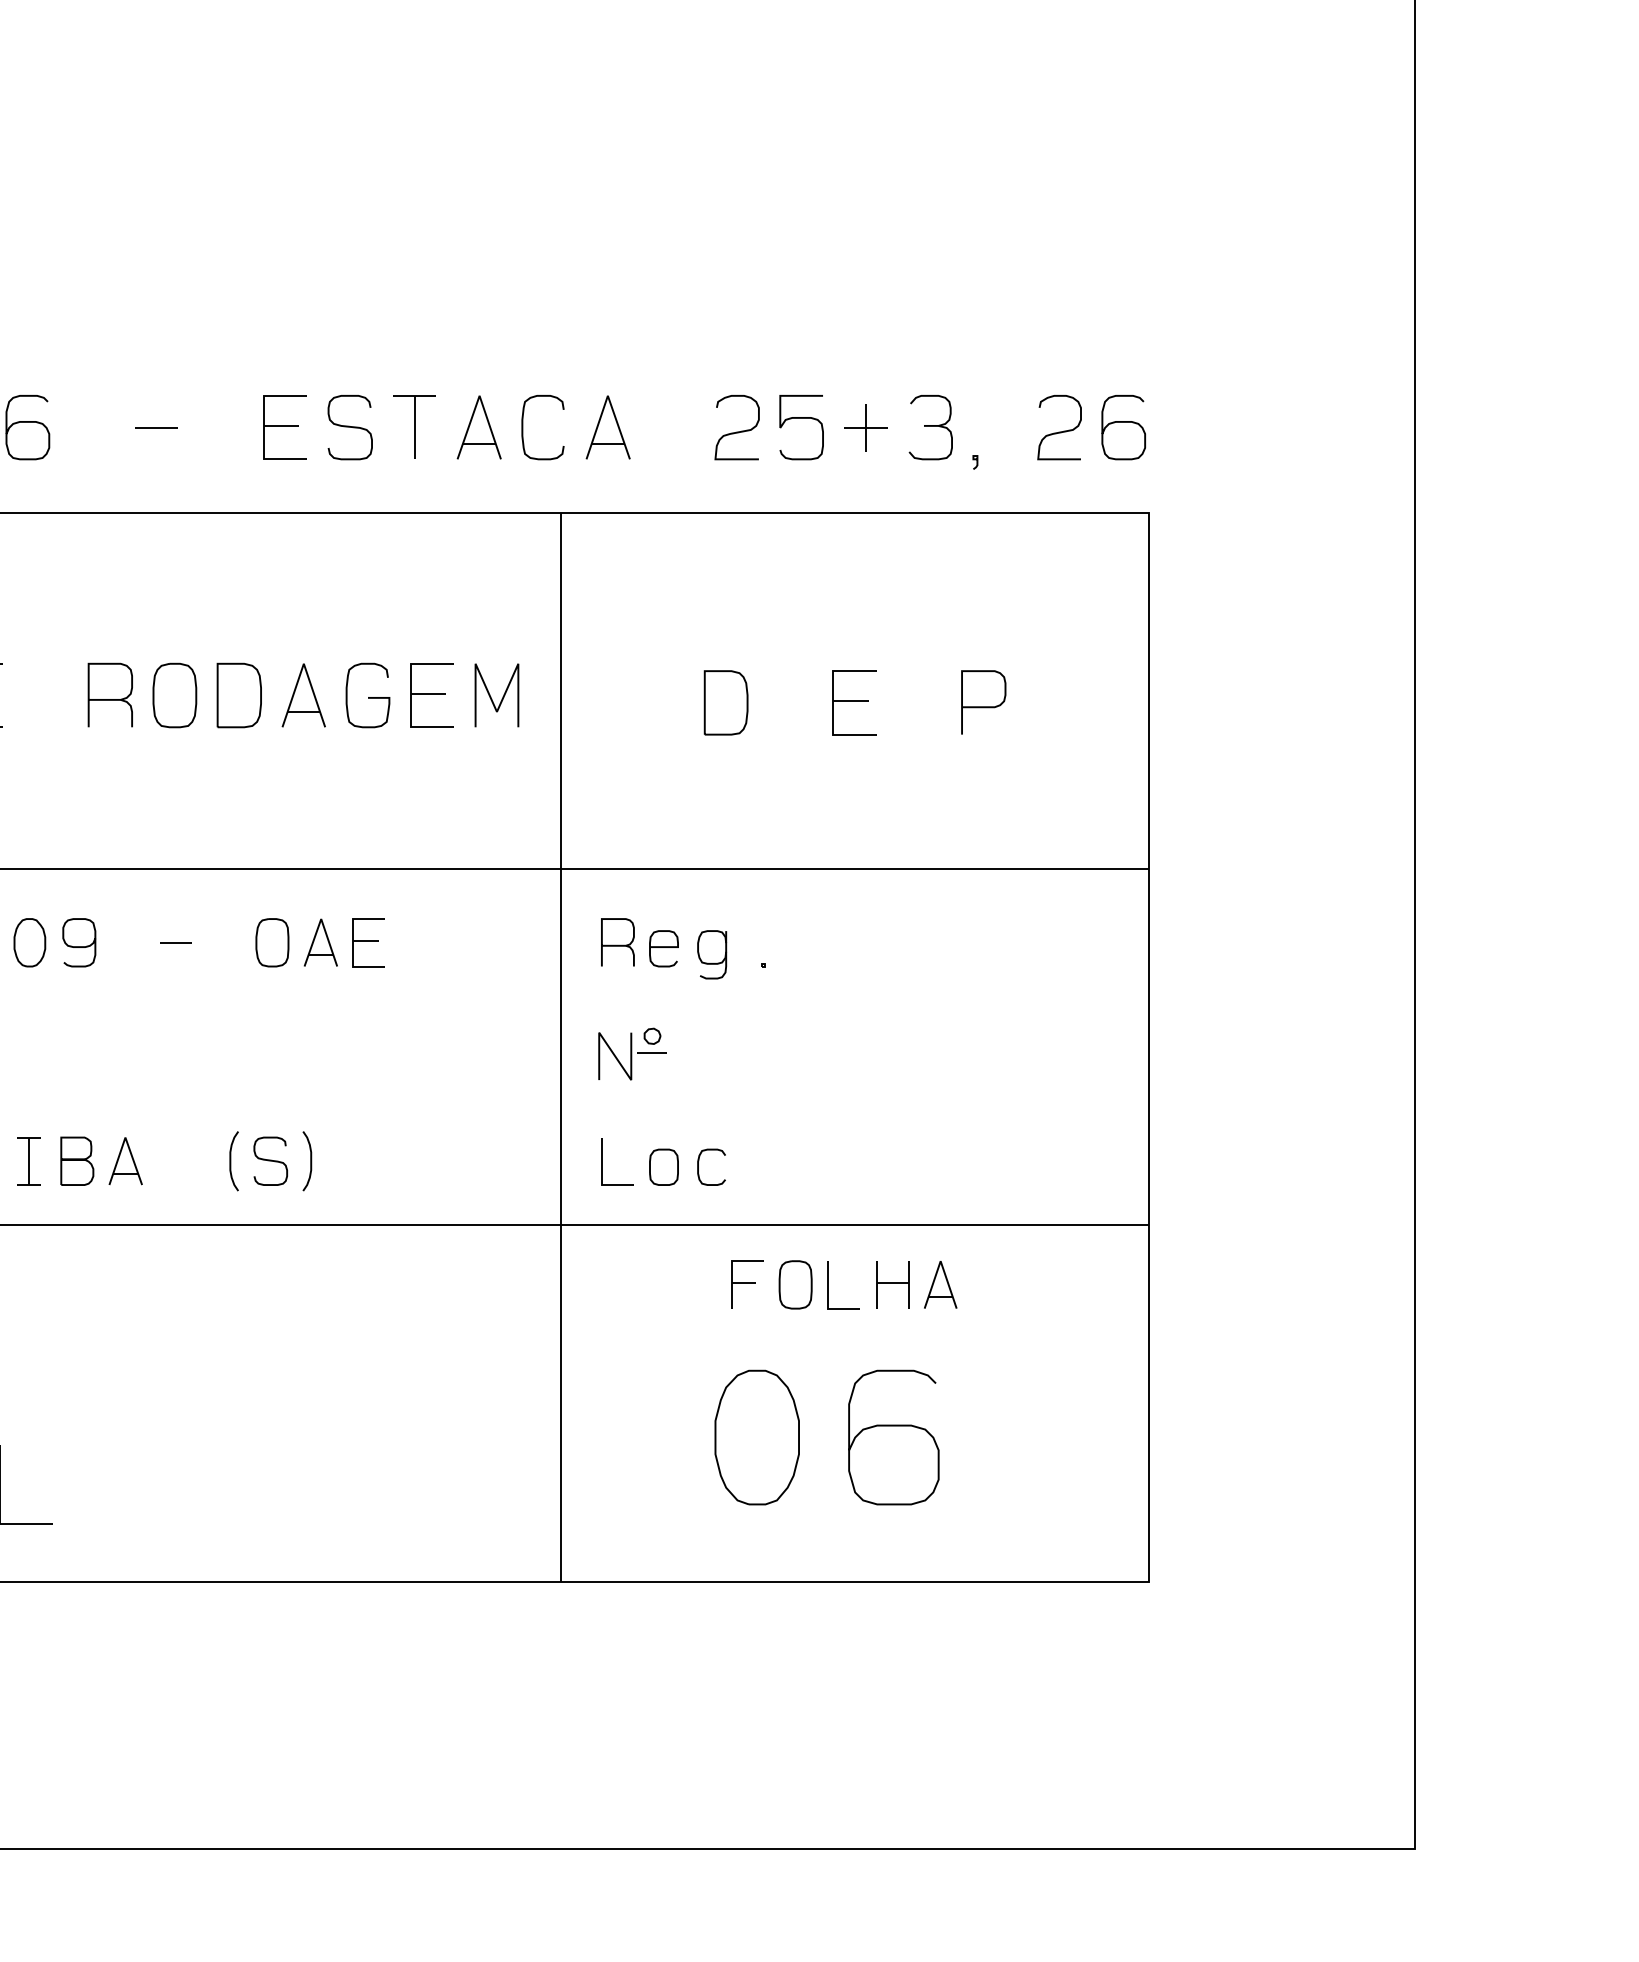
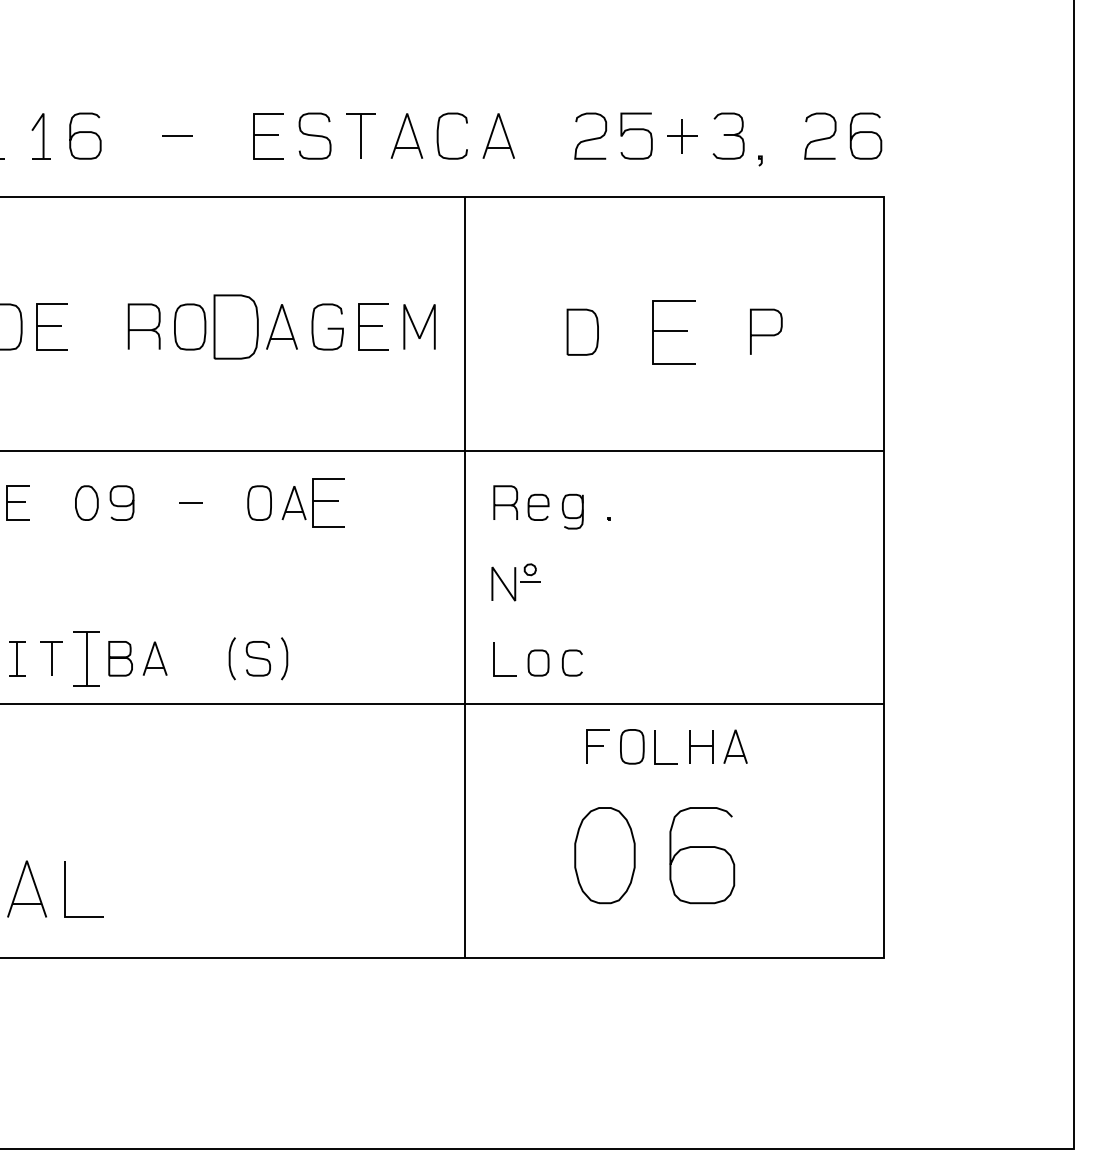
part: (238, 695) -> (235, 327), size x1.4
part: (854, 702) -> (674, 331), size x1.4
part: (368, 942) -> (328, 502), size x1.4
part: (28, 1161) -> (85, 658), size x1.6

